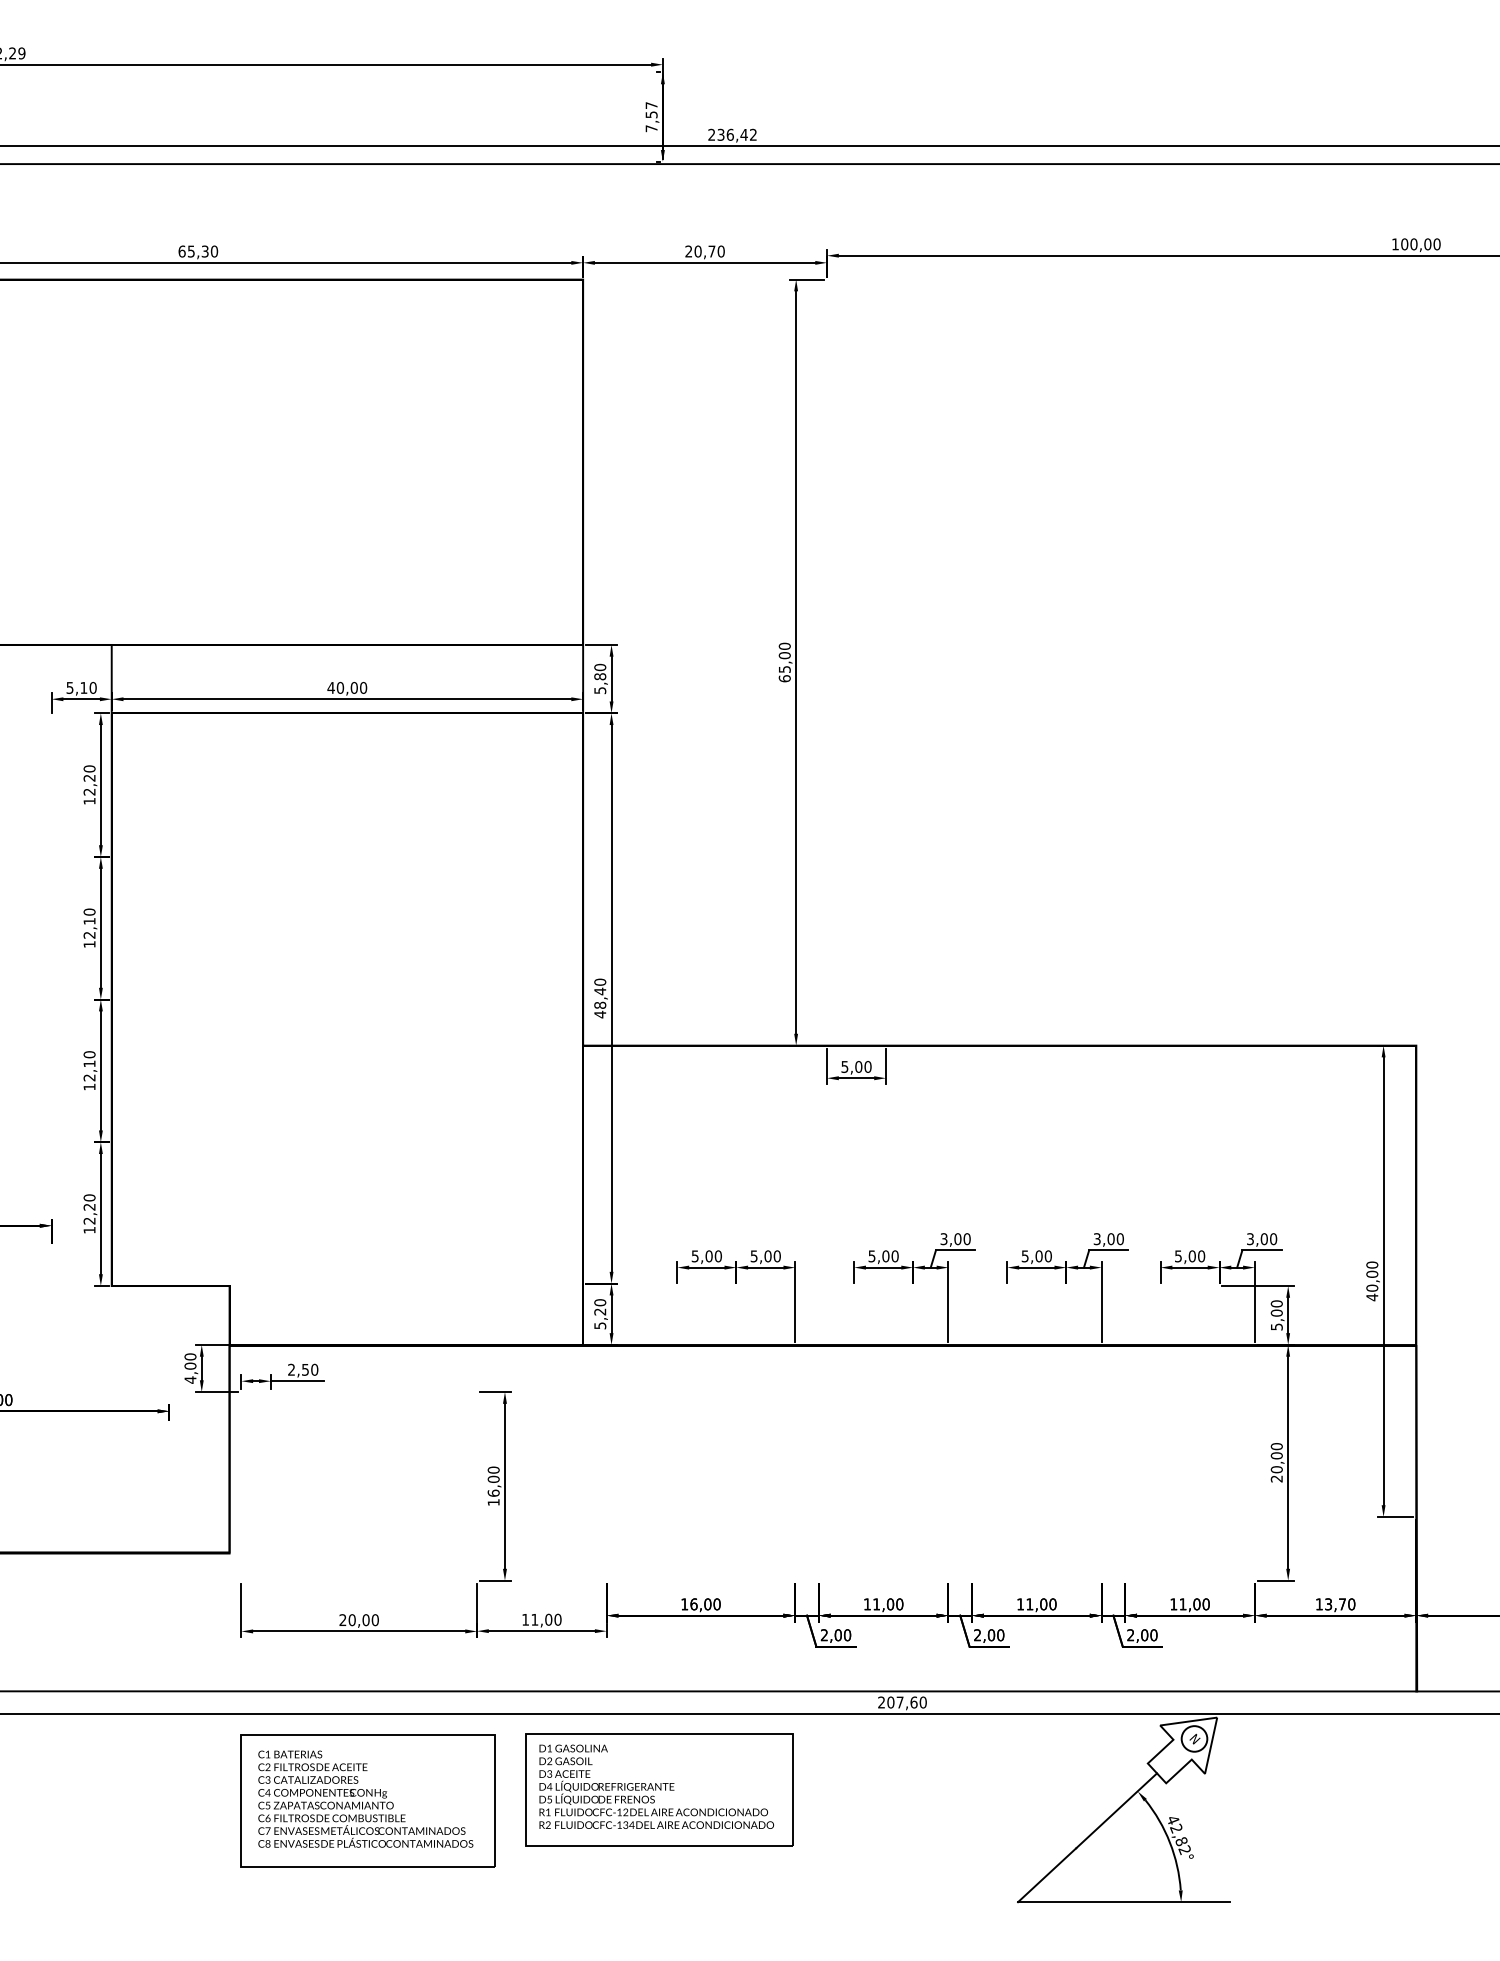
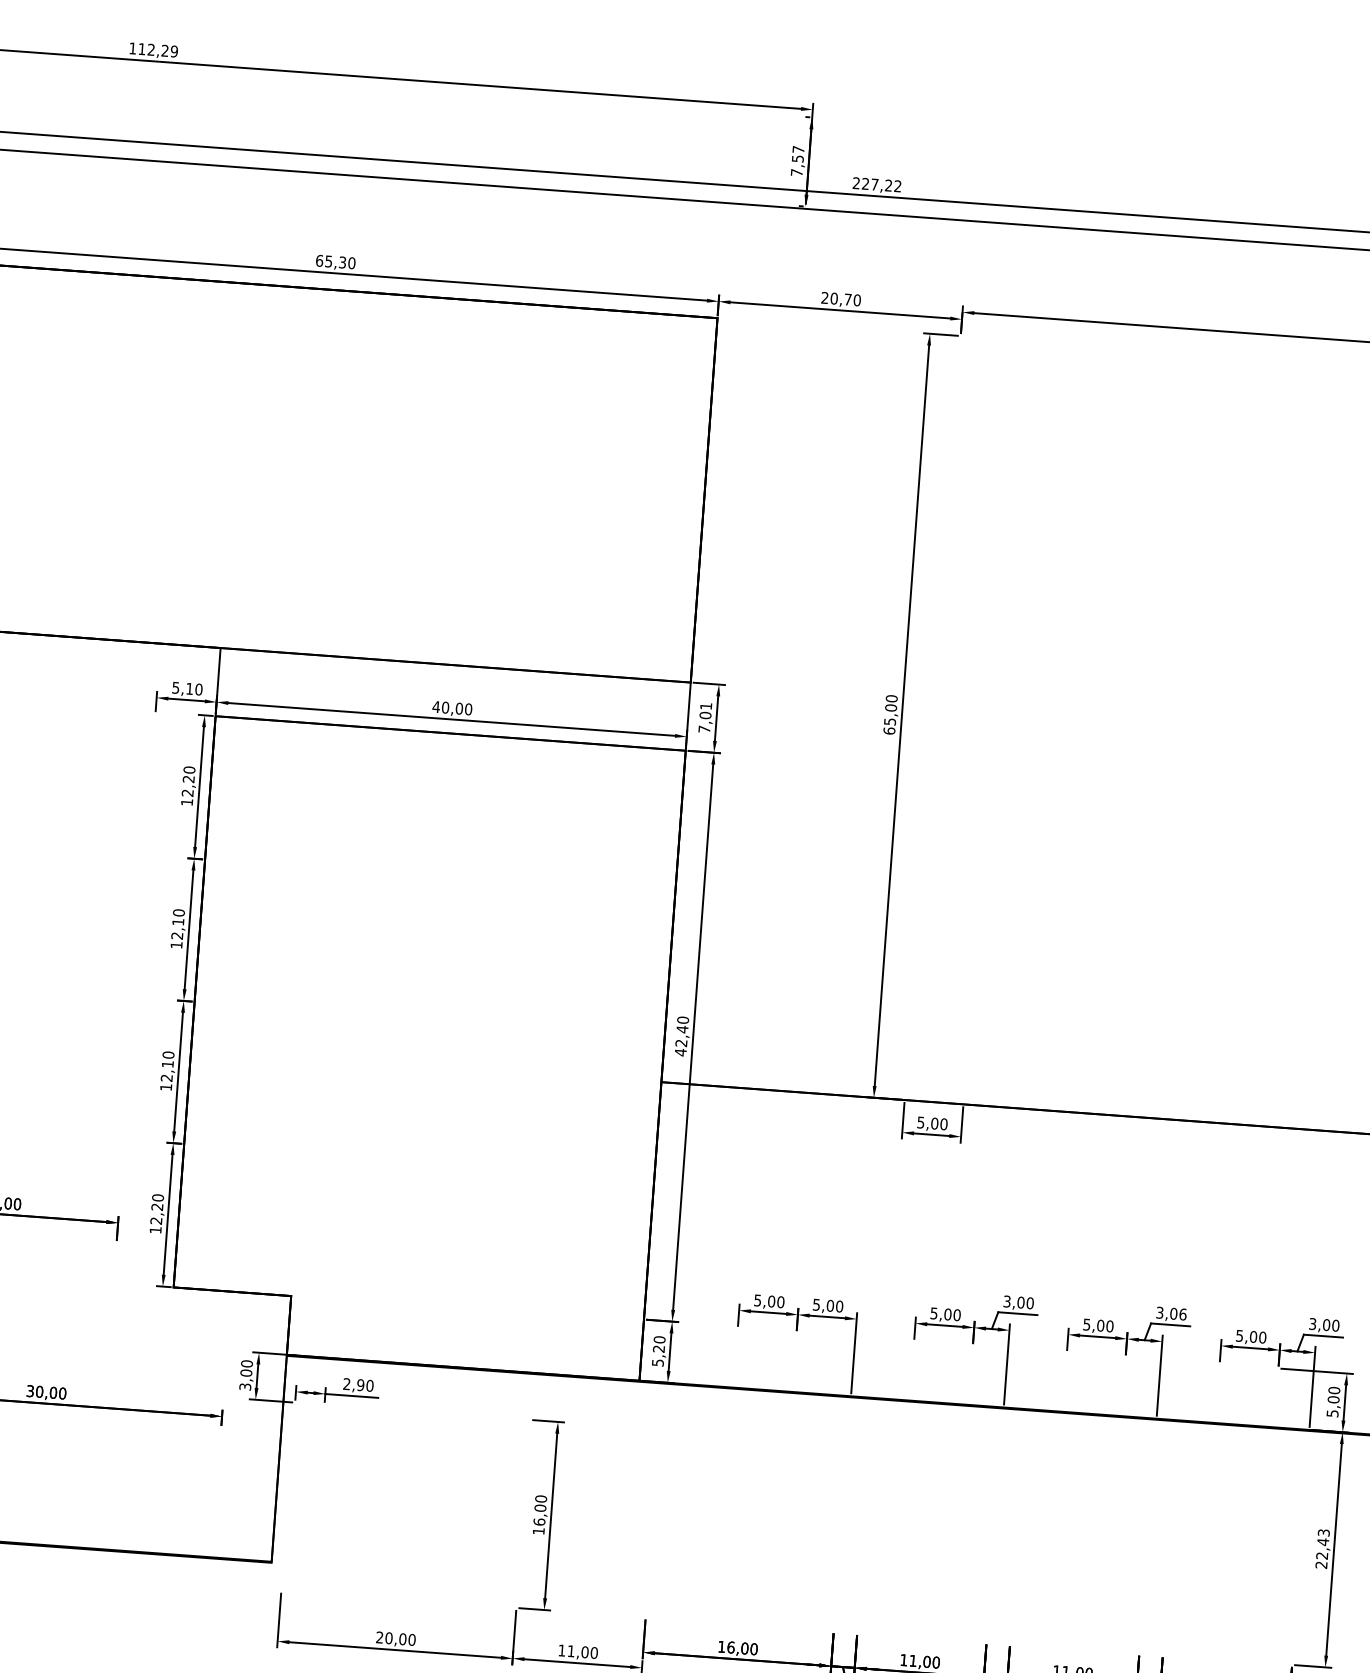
text: (732, 134) -> (877, 184), 236,42 -> 227,22
text: (600, 678) -> (705, 717), 5,80 -> 7,01
text: (600, 1004) -> (681, 1042), 48,40 -> 42,40
text: (1120, 1238) -> (1183, 1313), 3,00 -> 3,06
text: (305, 1369) -> (360, 1384), 2,50 -> 2,90
text: (190, 1379) -> (245, 1386), 4,00 -> 3,00
text: (1276, 1458) -> (1322, 1544), 20,00 -> 22,43

